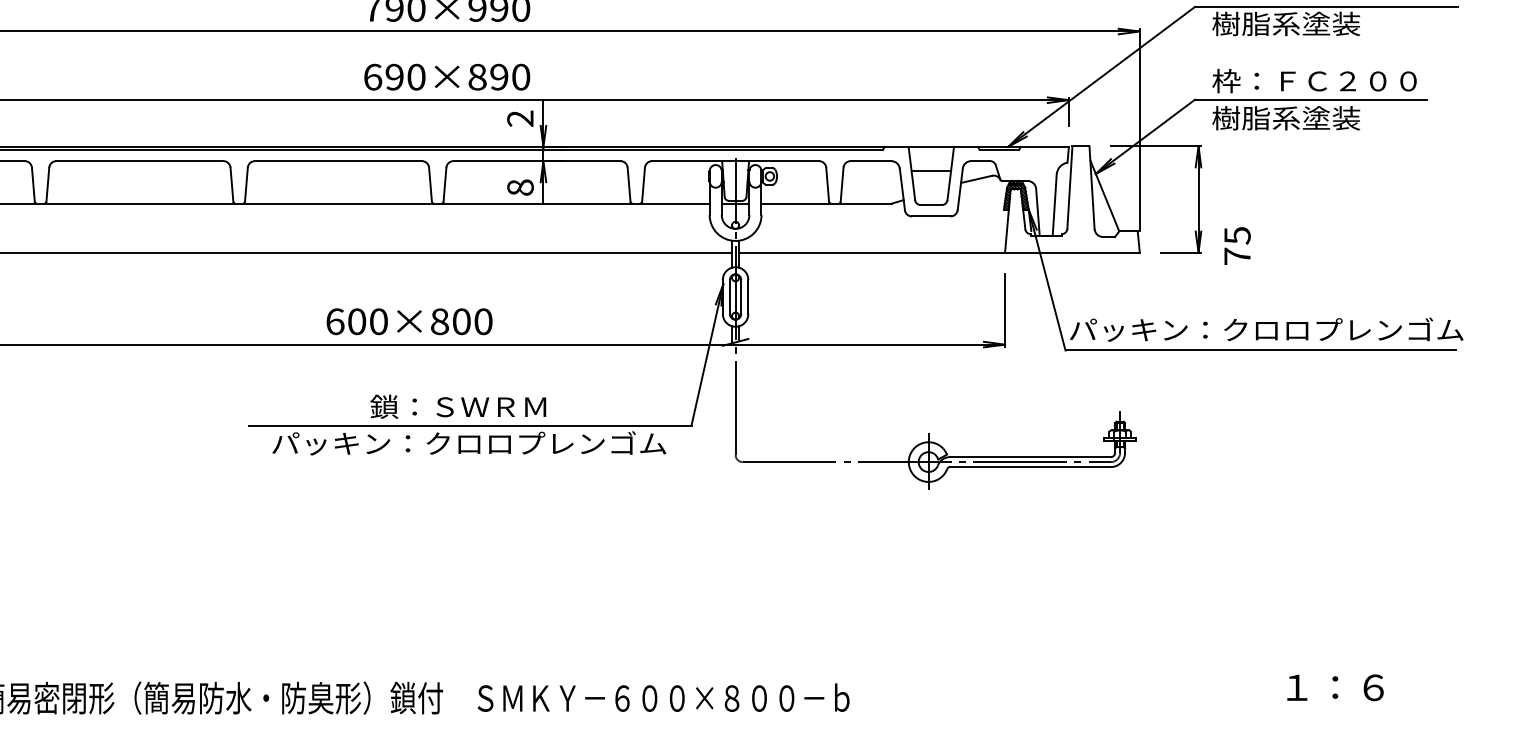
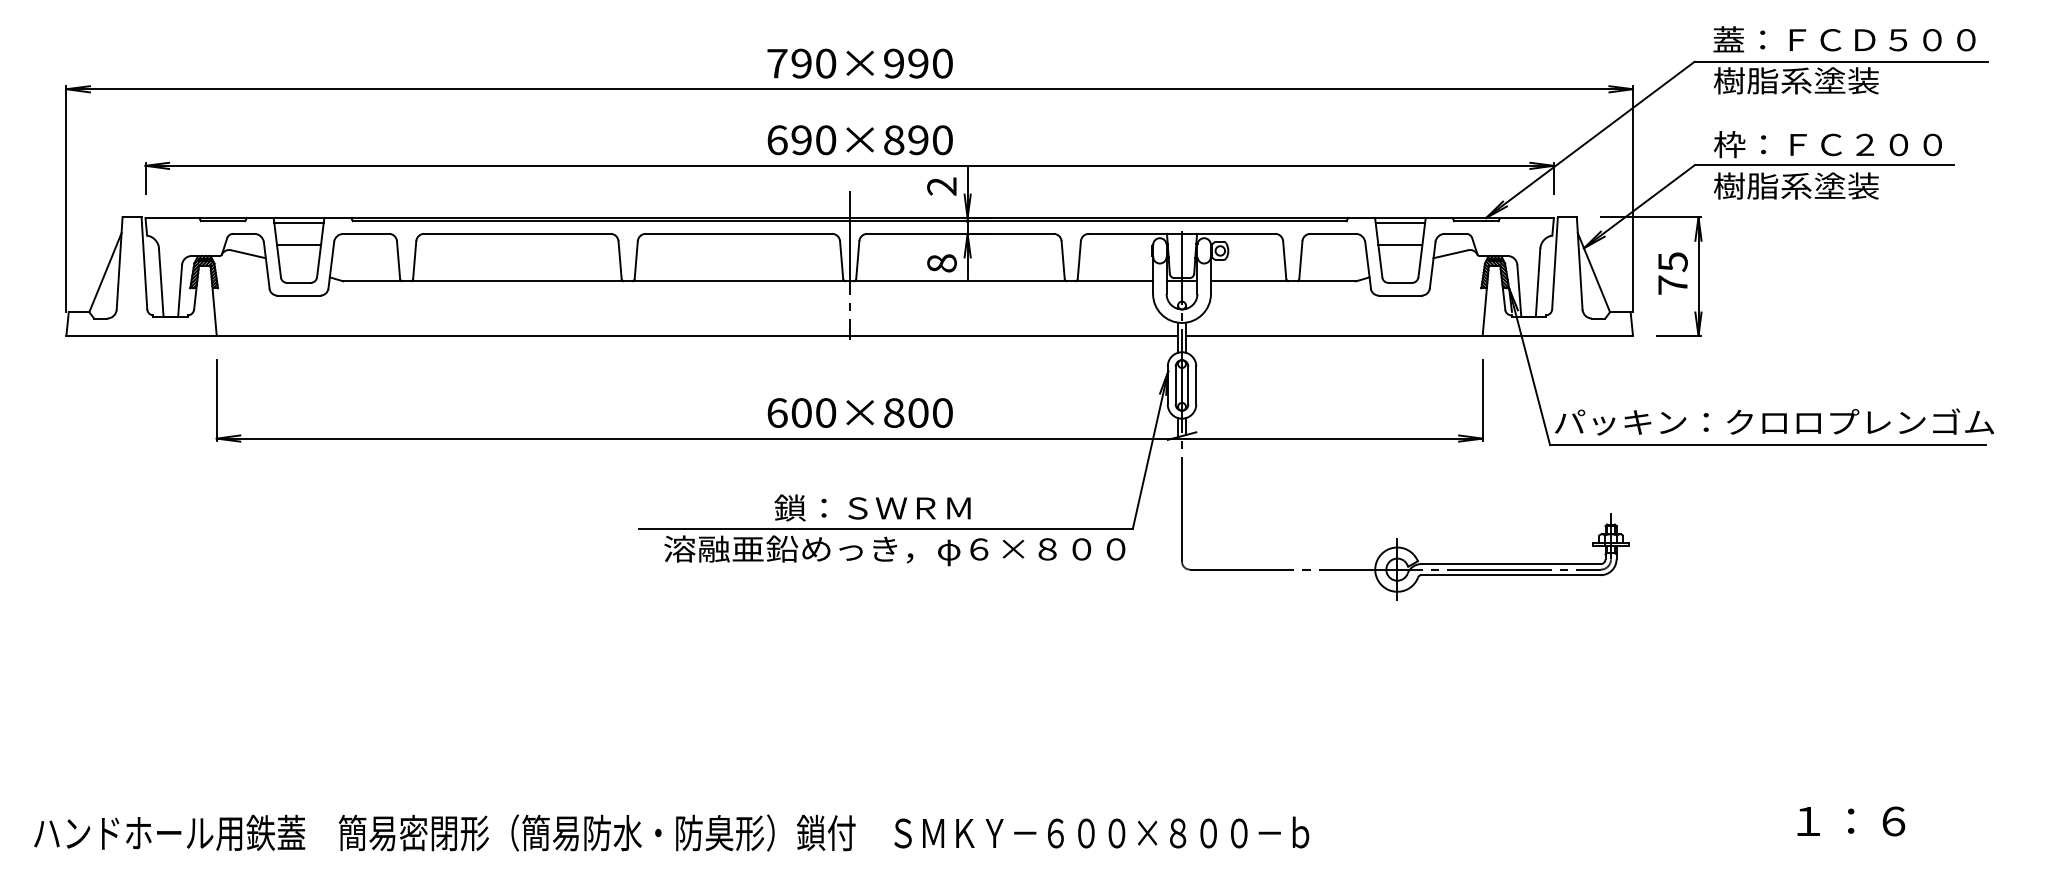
line: (931, 150) -> (1400, 222), added
line: (437, 188) -> (849, 264), added
text: (1237, 245) -> (1672, 273), moved
text: (408, 321) -> (859, 412), moved
text: (477, 444) -> (894, 550), パッキン：クロロプレンゴム -> 溶融亜鉛めっき，φ６×８００

